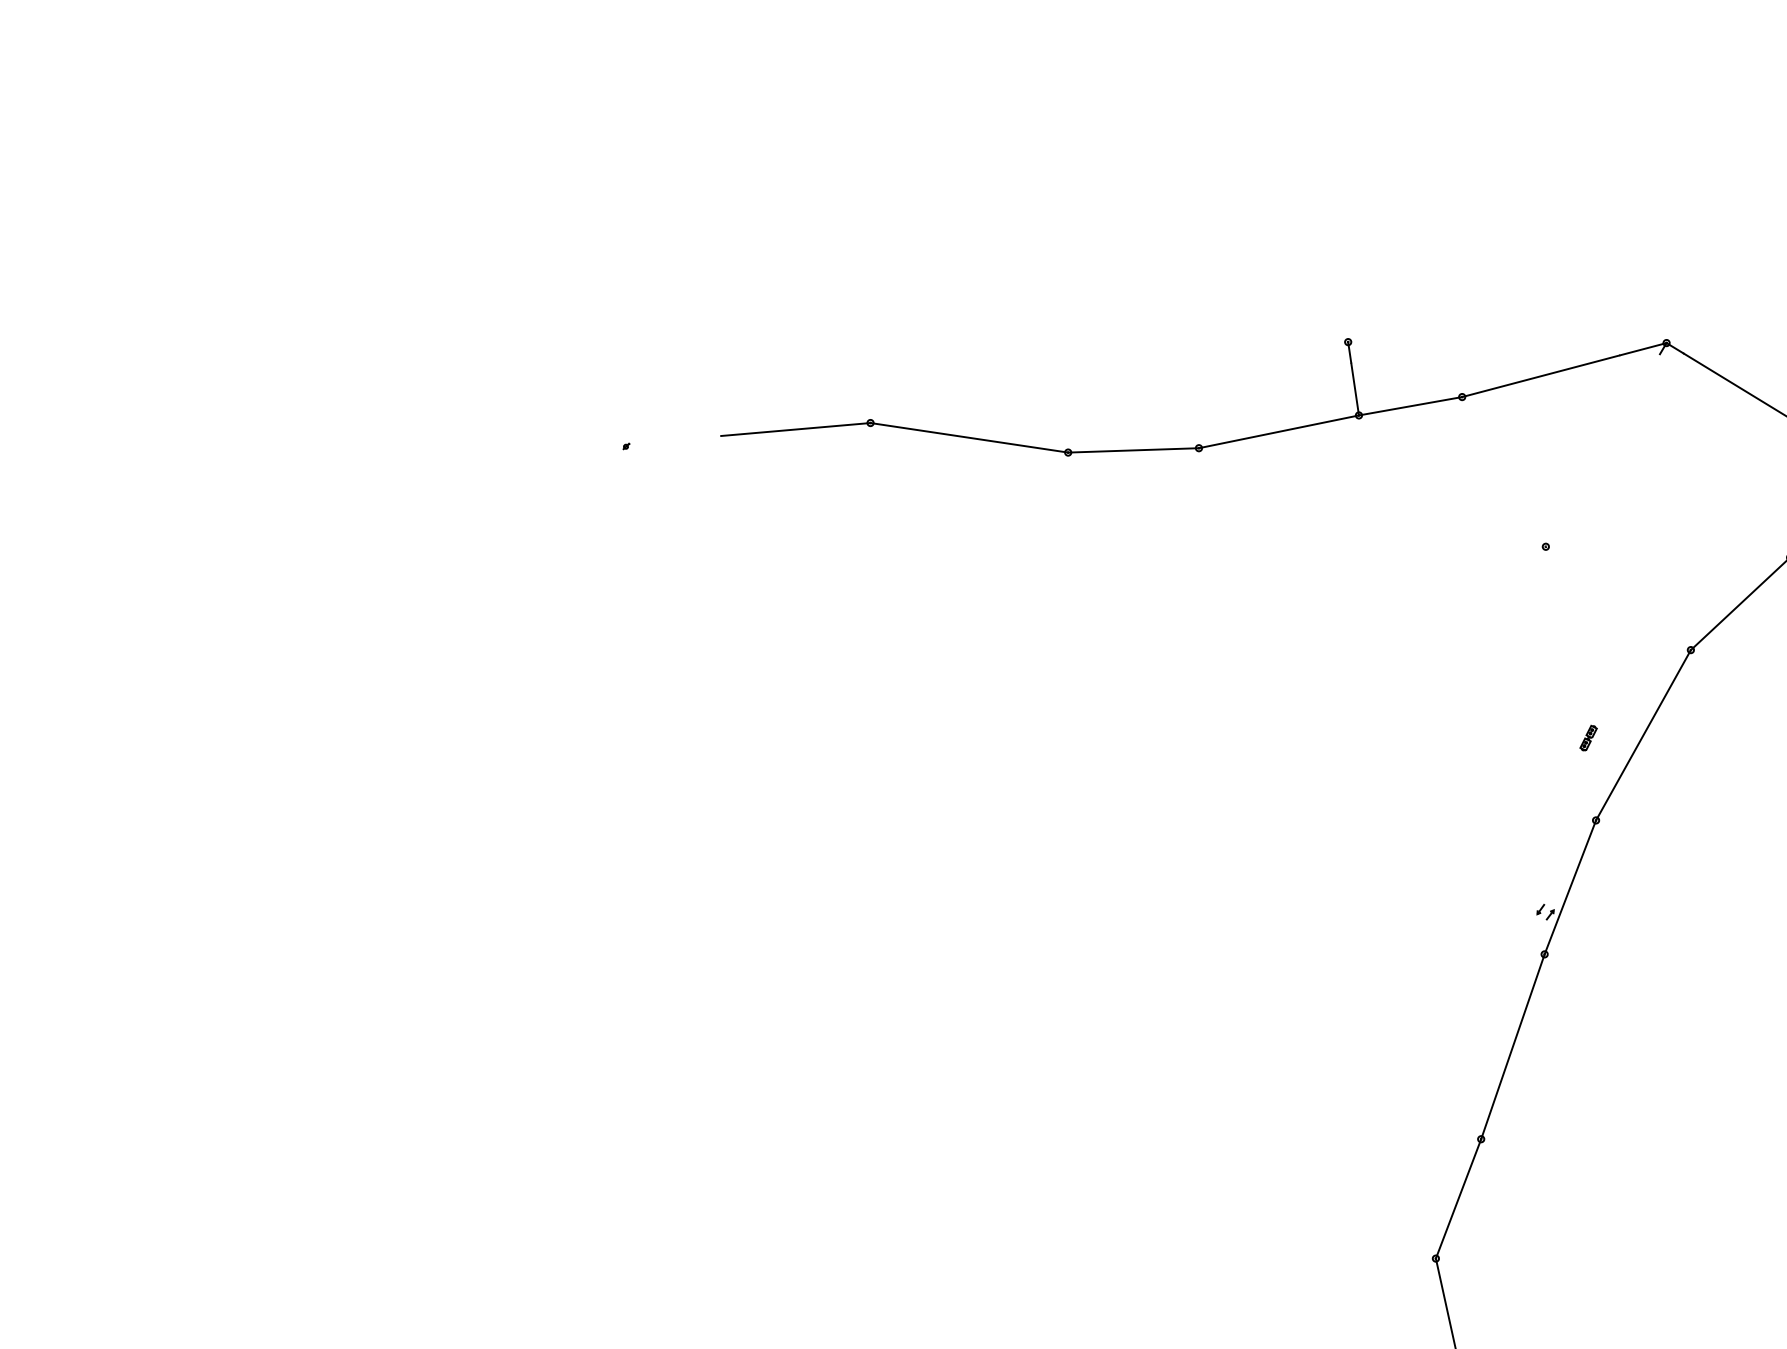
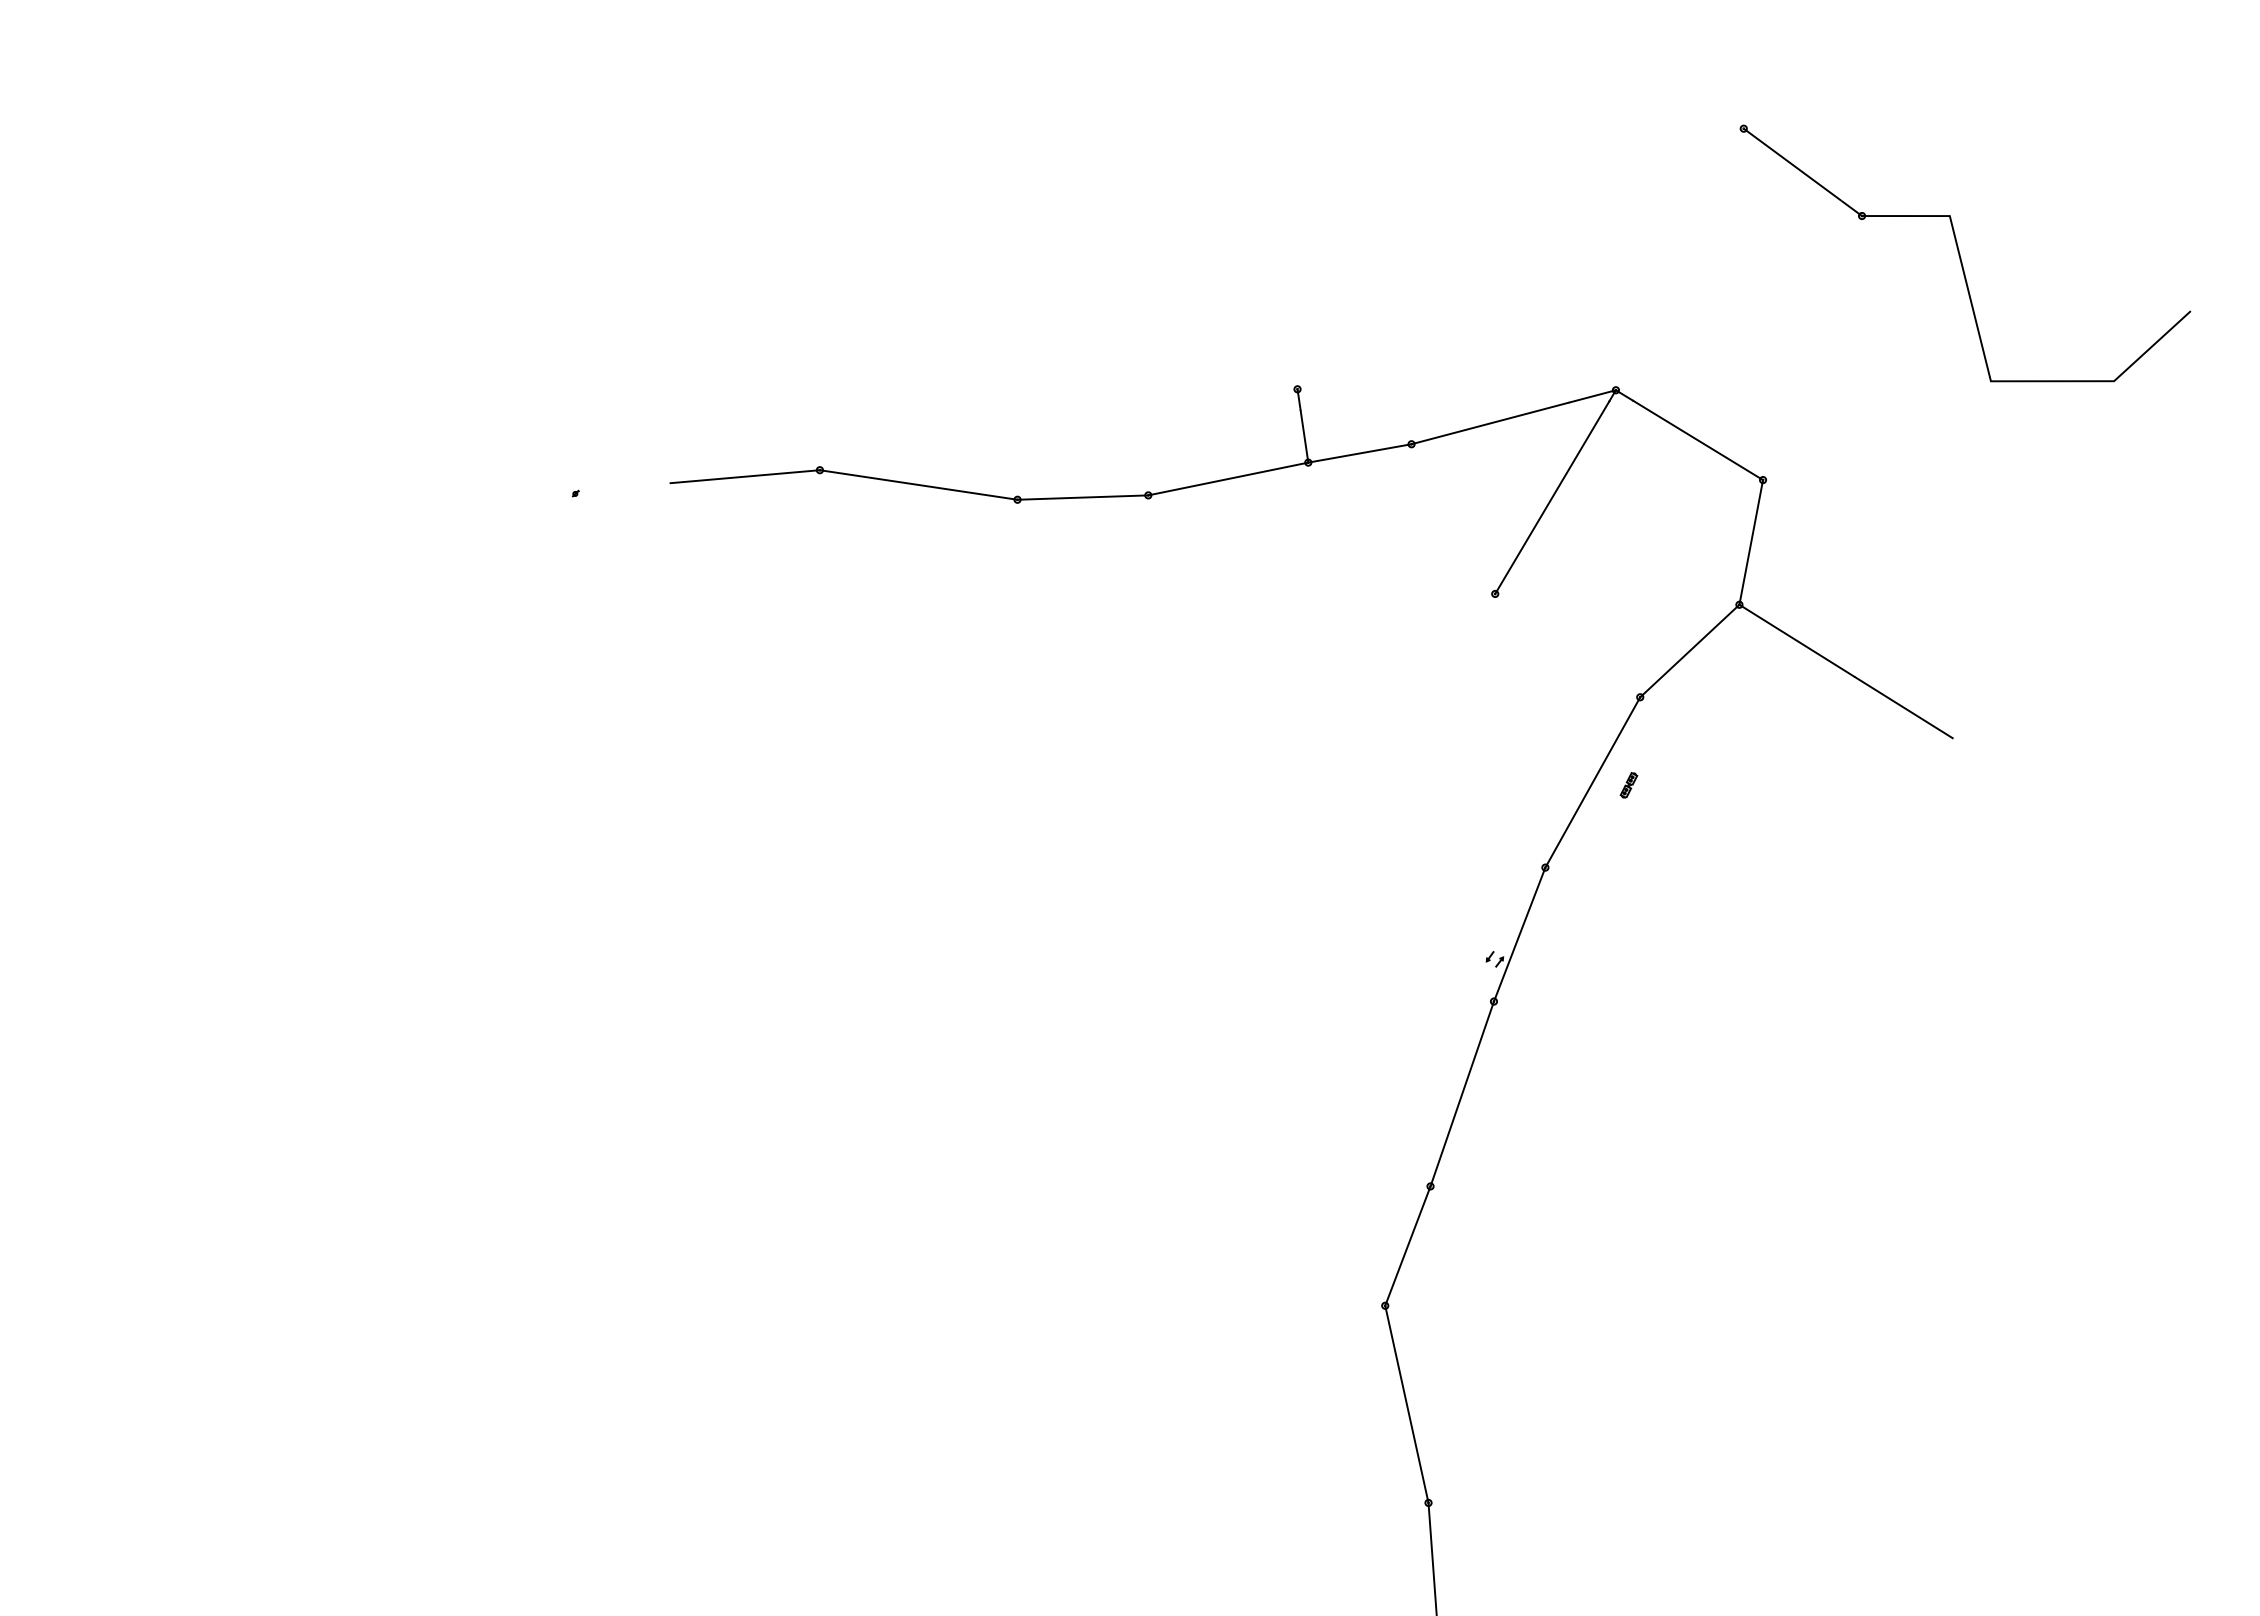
line: (1603, 450) -> (1552, 497), added
part: (1588, 738) -> (1628, 785), moved

